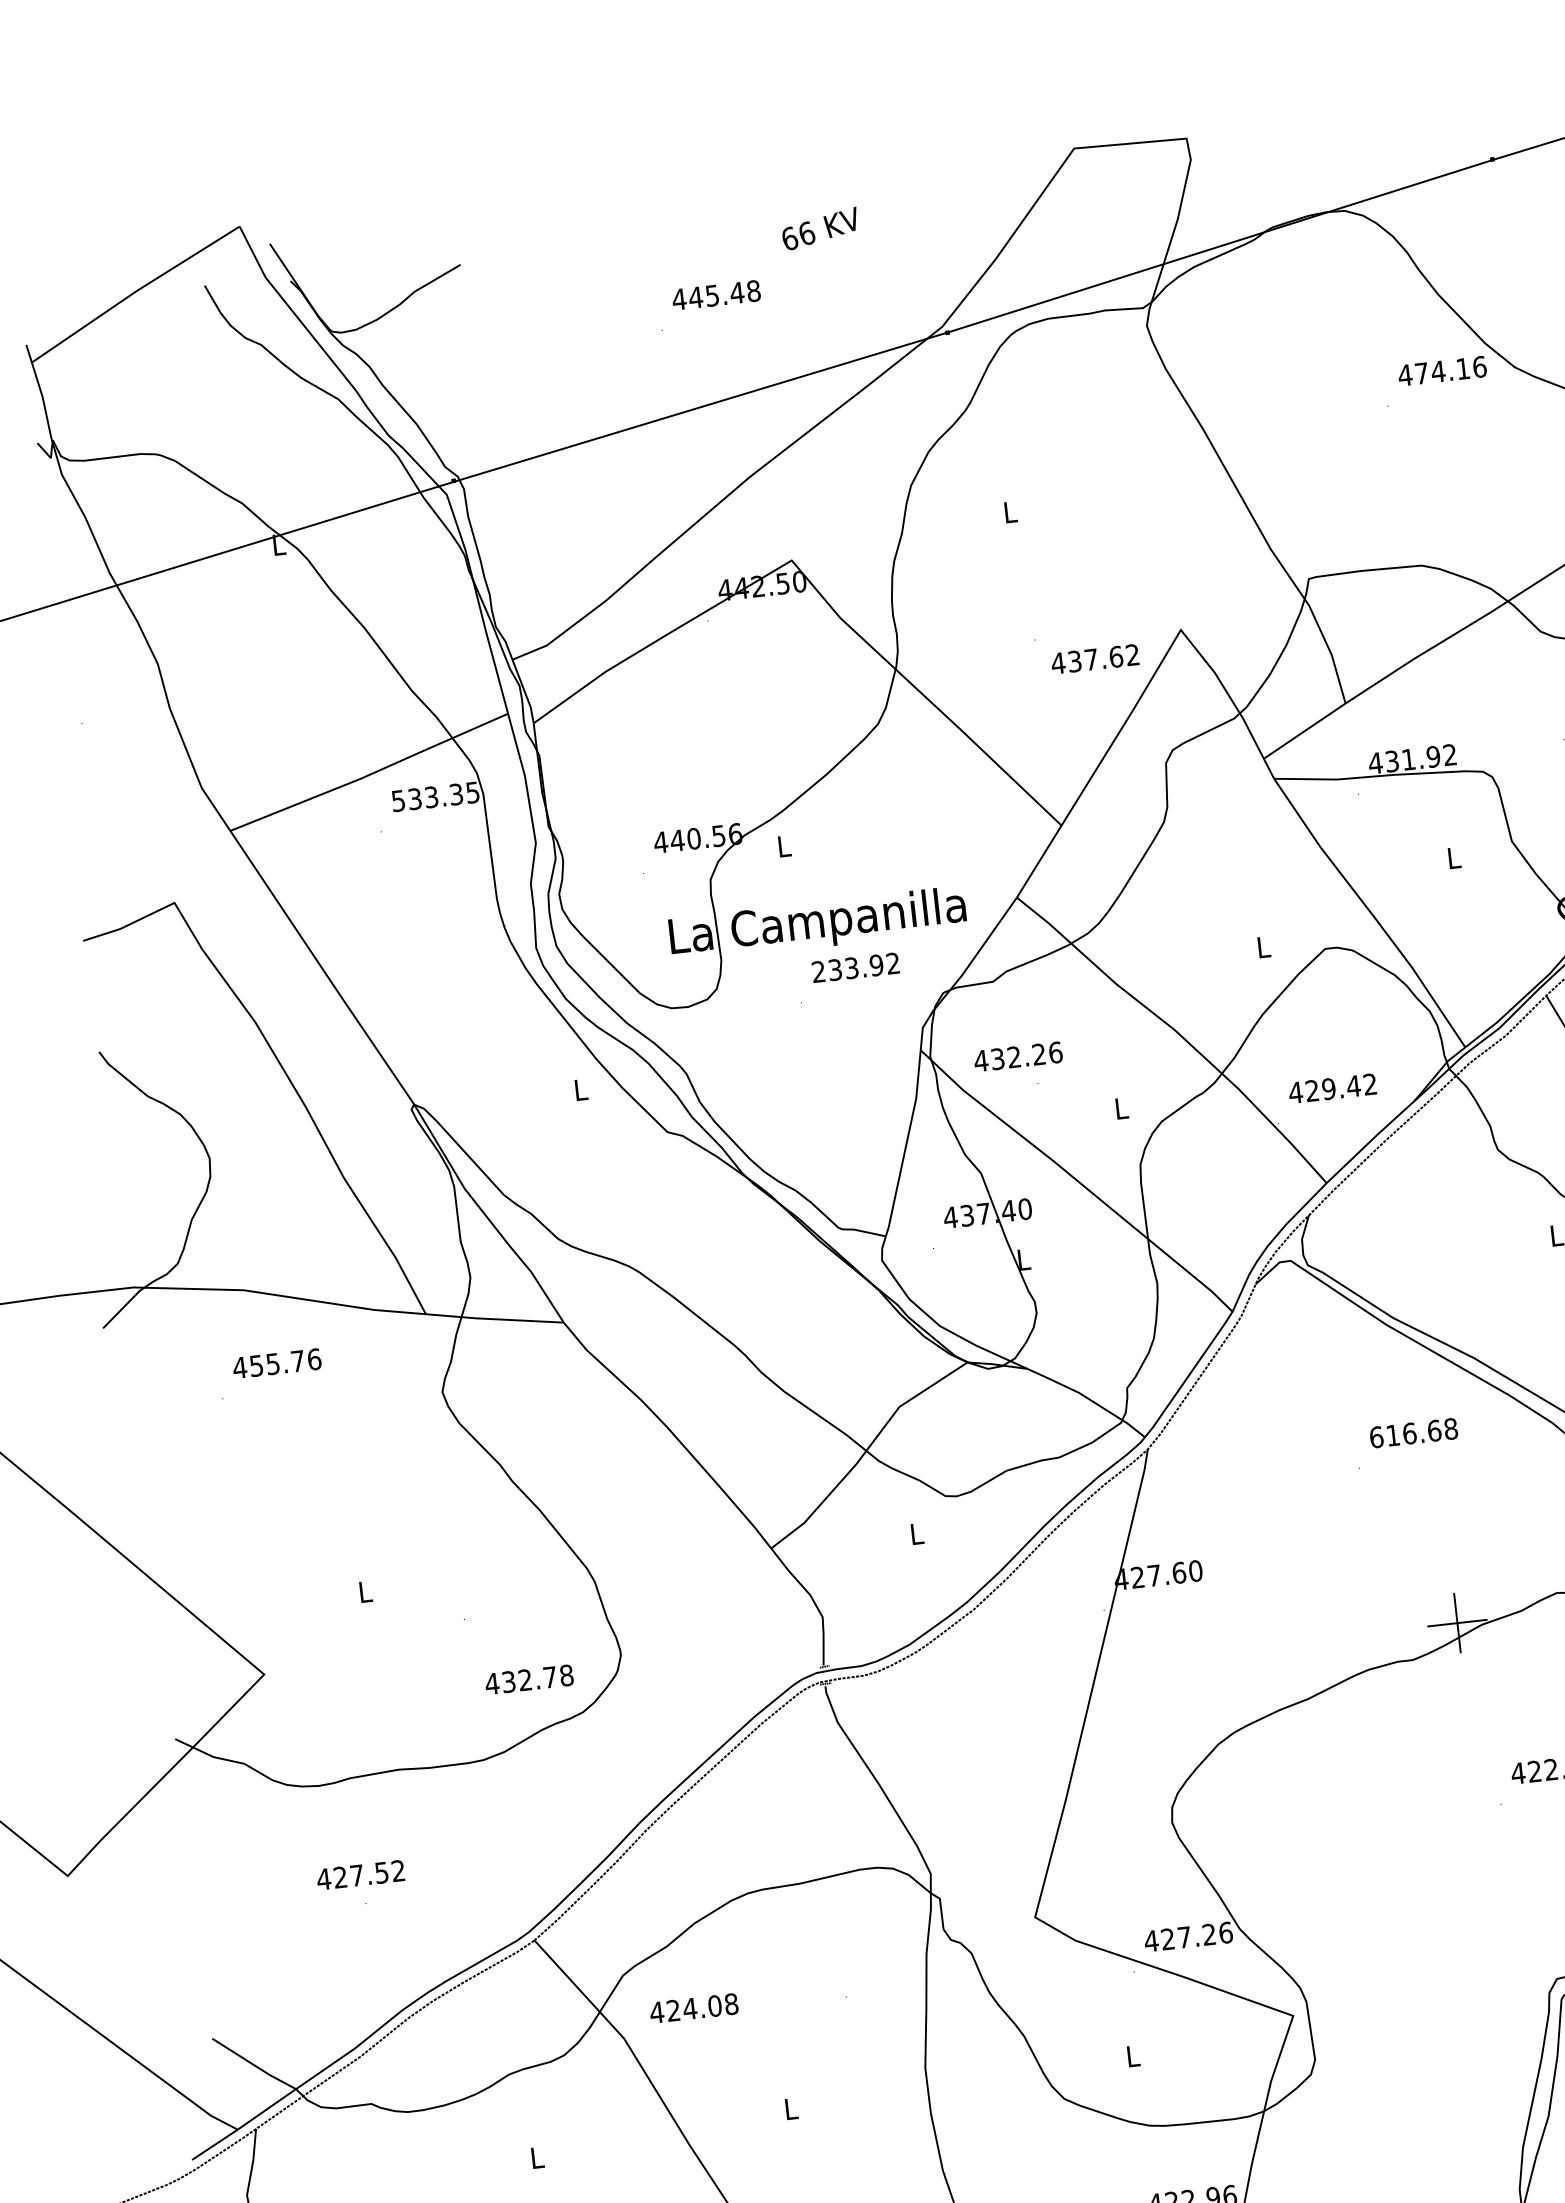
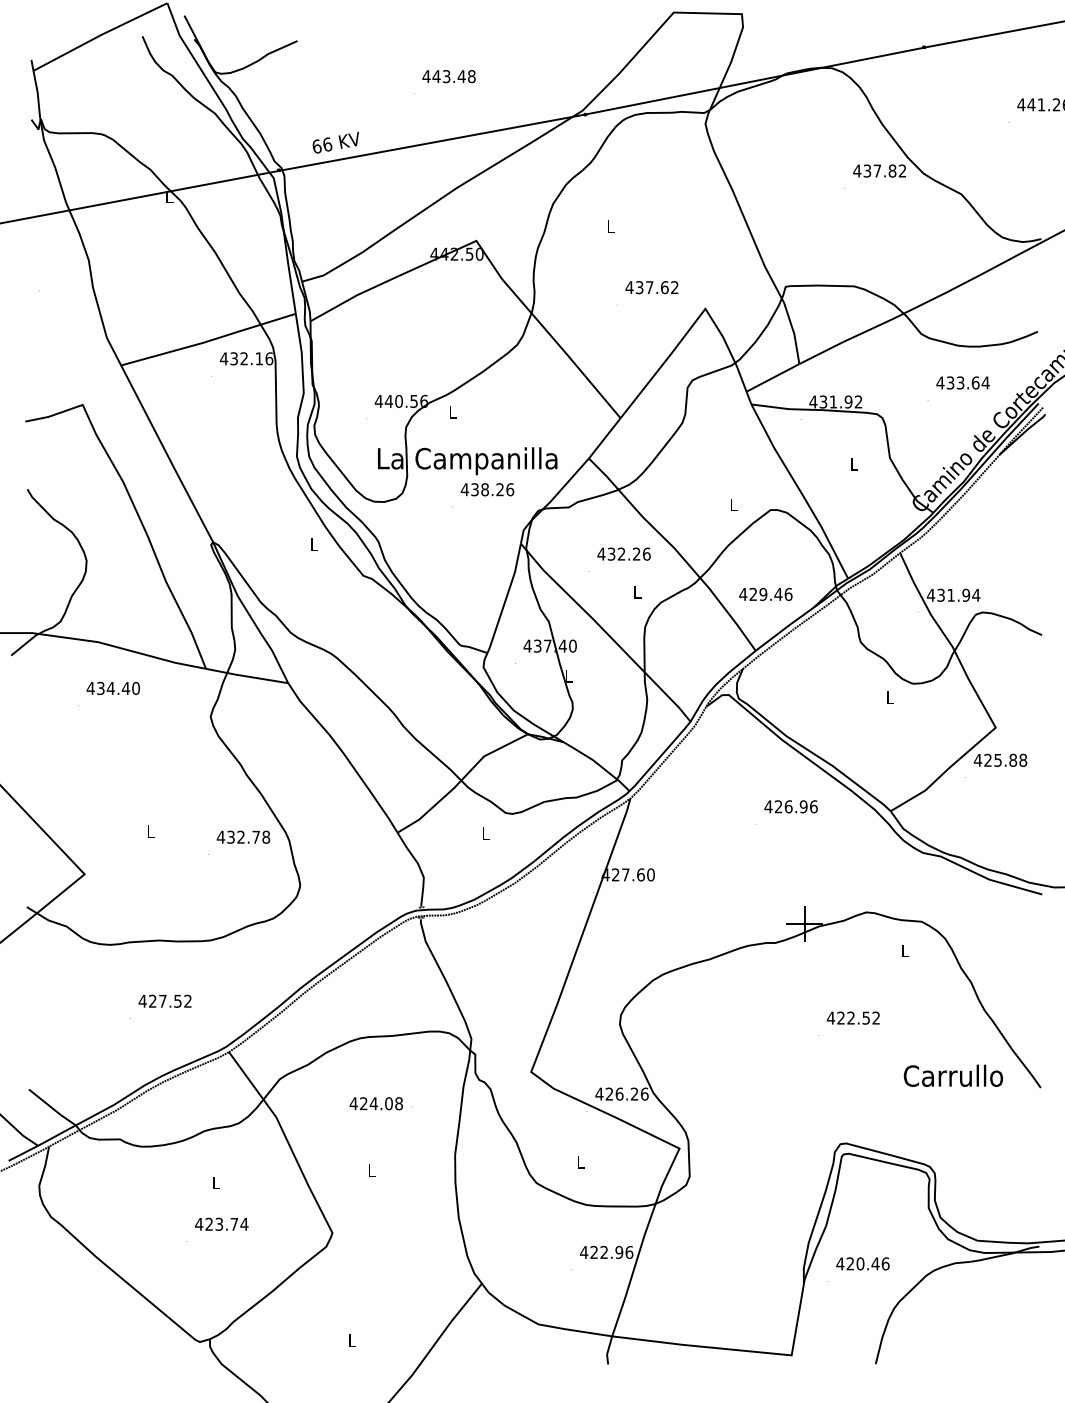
text: (819, 228) -> (335, 142), moved
text: (712, 295) -> (446, 76), 445.48 -> 443.48
text: (1449, 369) -> (884, 170), 474.16 -> 437.82
text: (1094, 659) -> (651, 287), moved
text: (435, 796) -> (246, 358), 533.35 -> 432.16
text: (855, 967) -> (487, 489), 233.92 -> 438.26
text: (1017, 1055) -> (623, 553), moved
text: (1370, 1082) -> (788, 593), 429.42 -> 429.46
text: (285, 1362) -> (118, 688), 455.76 -> 434.40
text: (1412, 1432) -> (790, 806), 616.68 -> 426.96
text: (529, 1678) -> (243, 836), moved
text: (359, 1873) -> (164, 1000), moved
text: (1184, 1936) -> (619, 1093), 427.26 -> 426.26
text: (692, 2008) -> (375, 1103), moved

